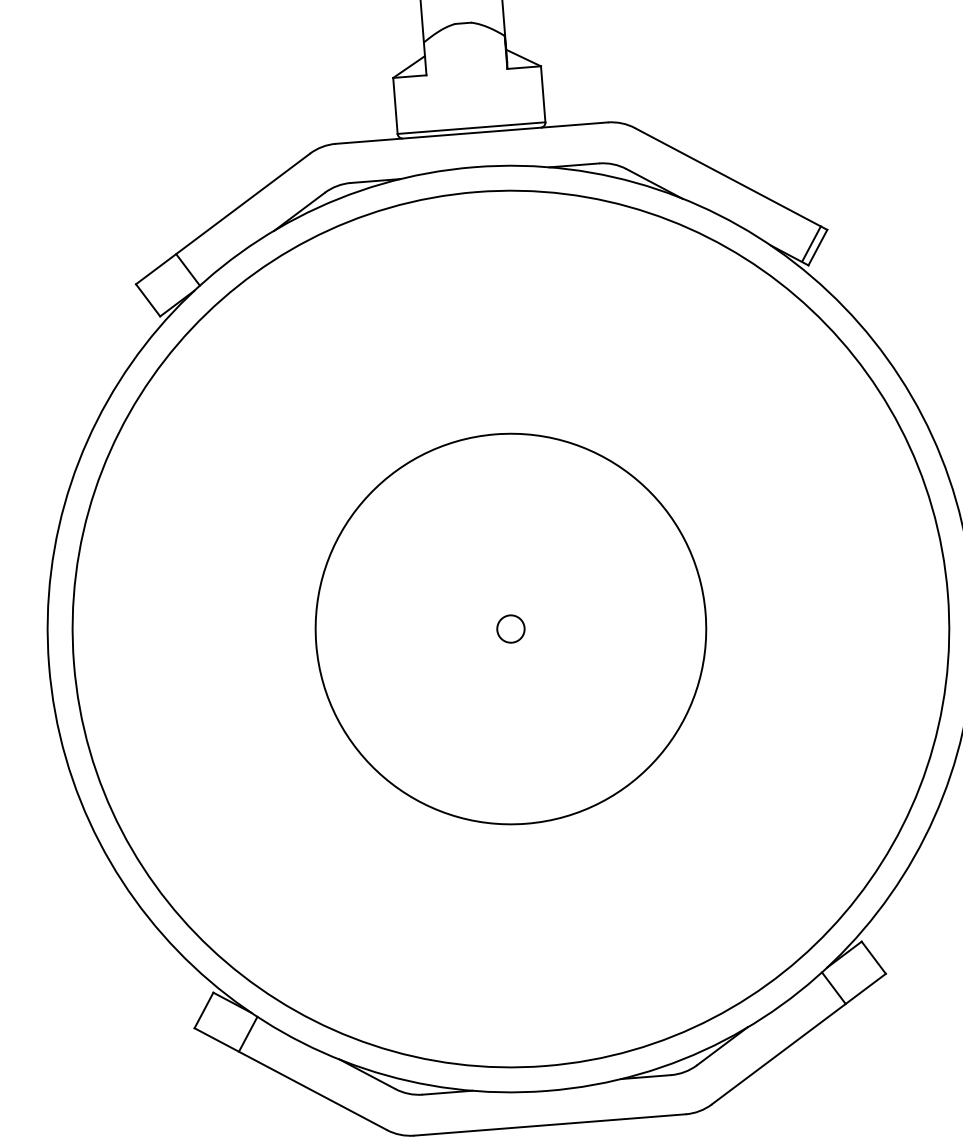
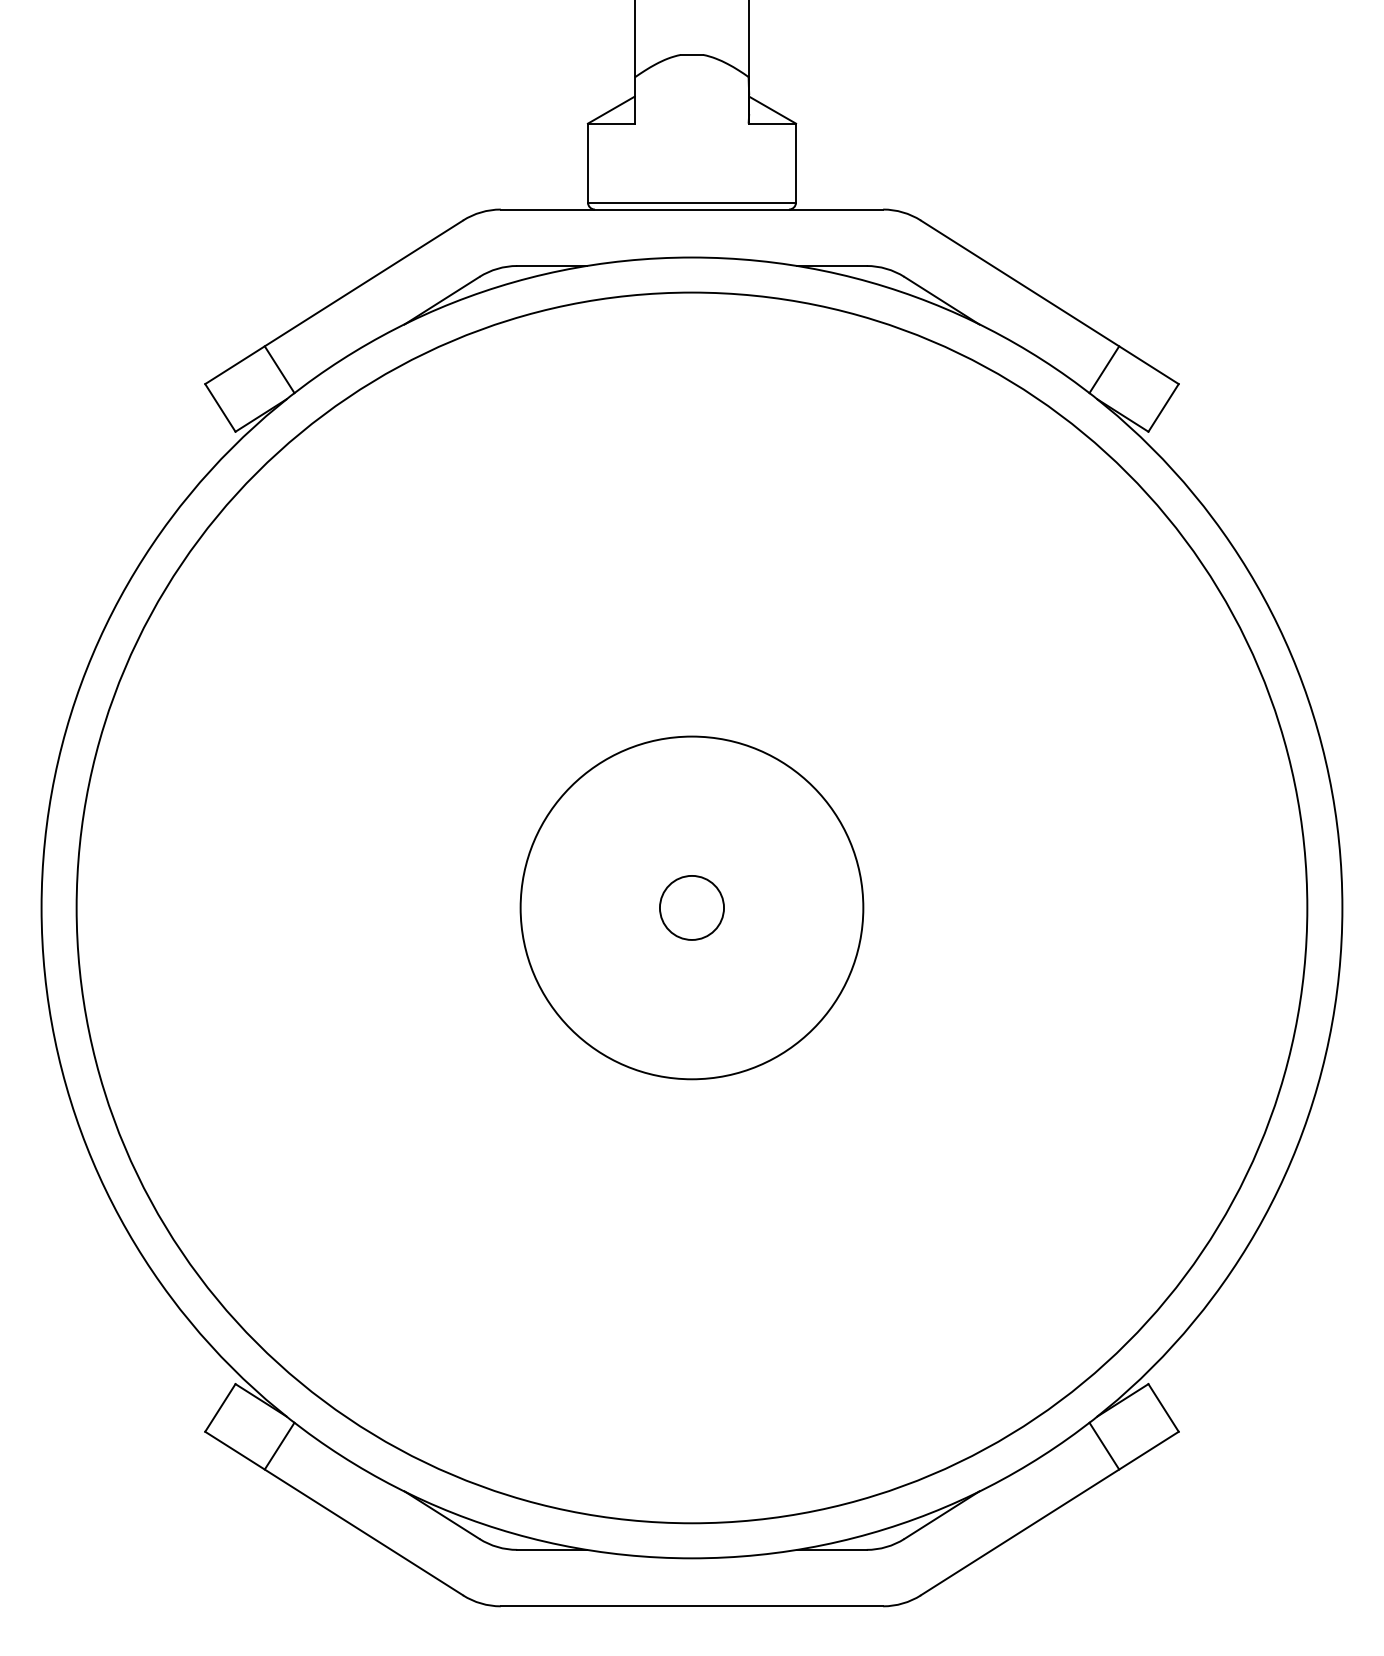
line: (811, 243) -> (1104, 369), moved
circle: (510, 628) -> (691, 907), size x0.62
circle: (510, 628) -> (691, 907), size x1.67

